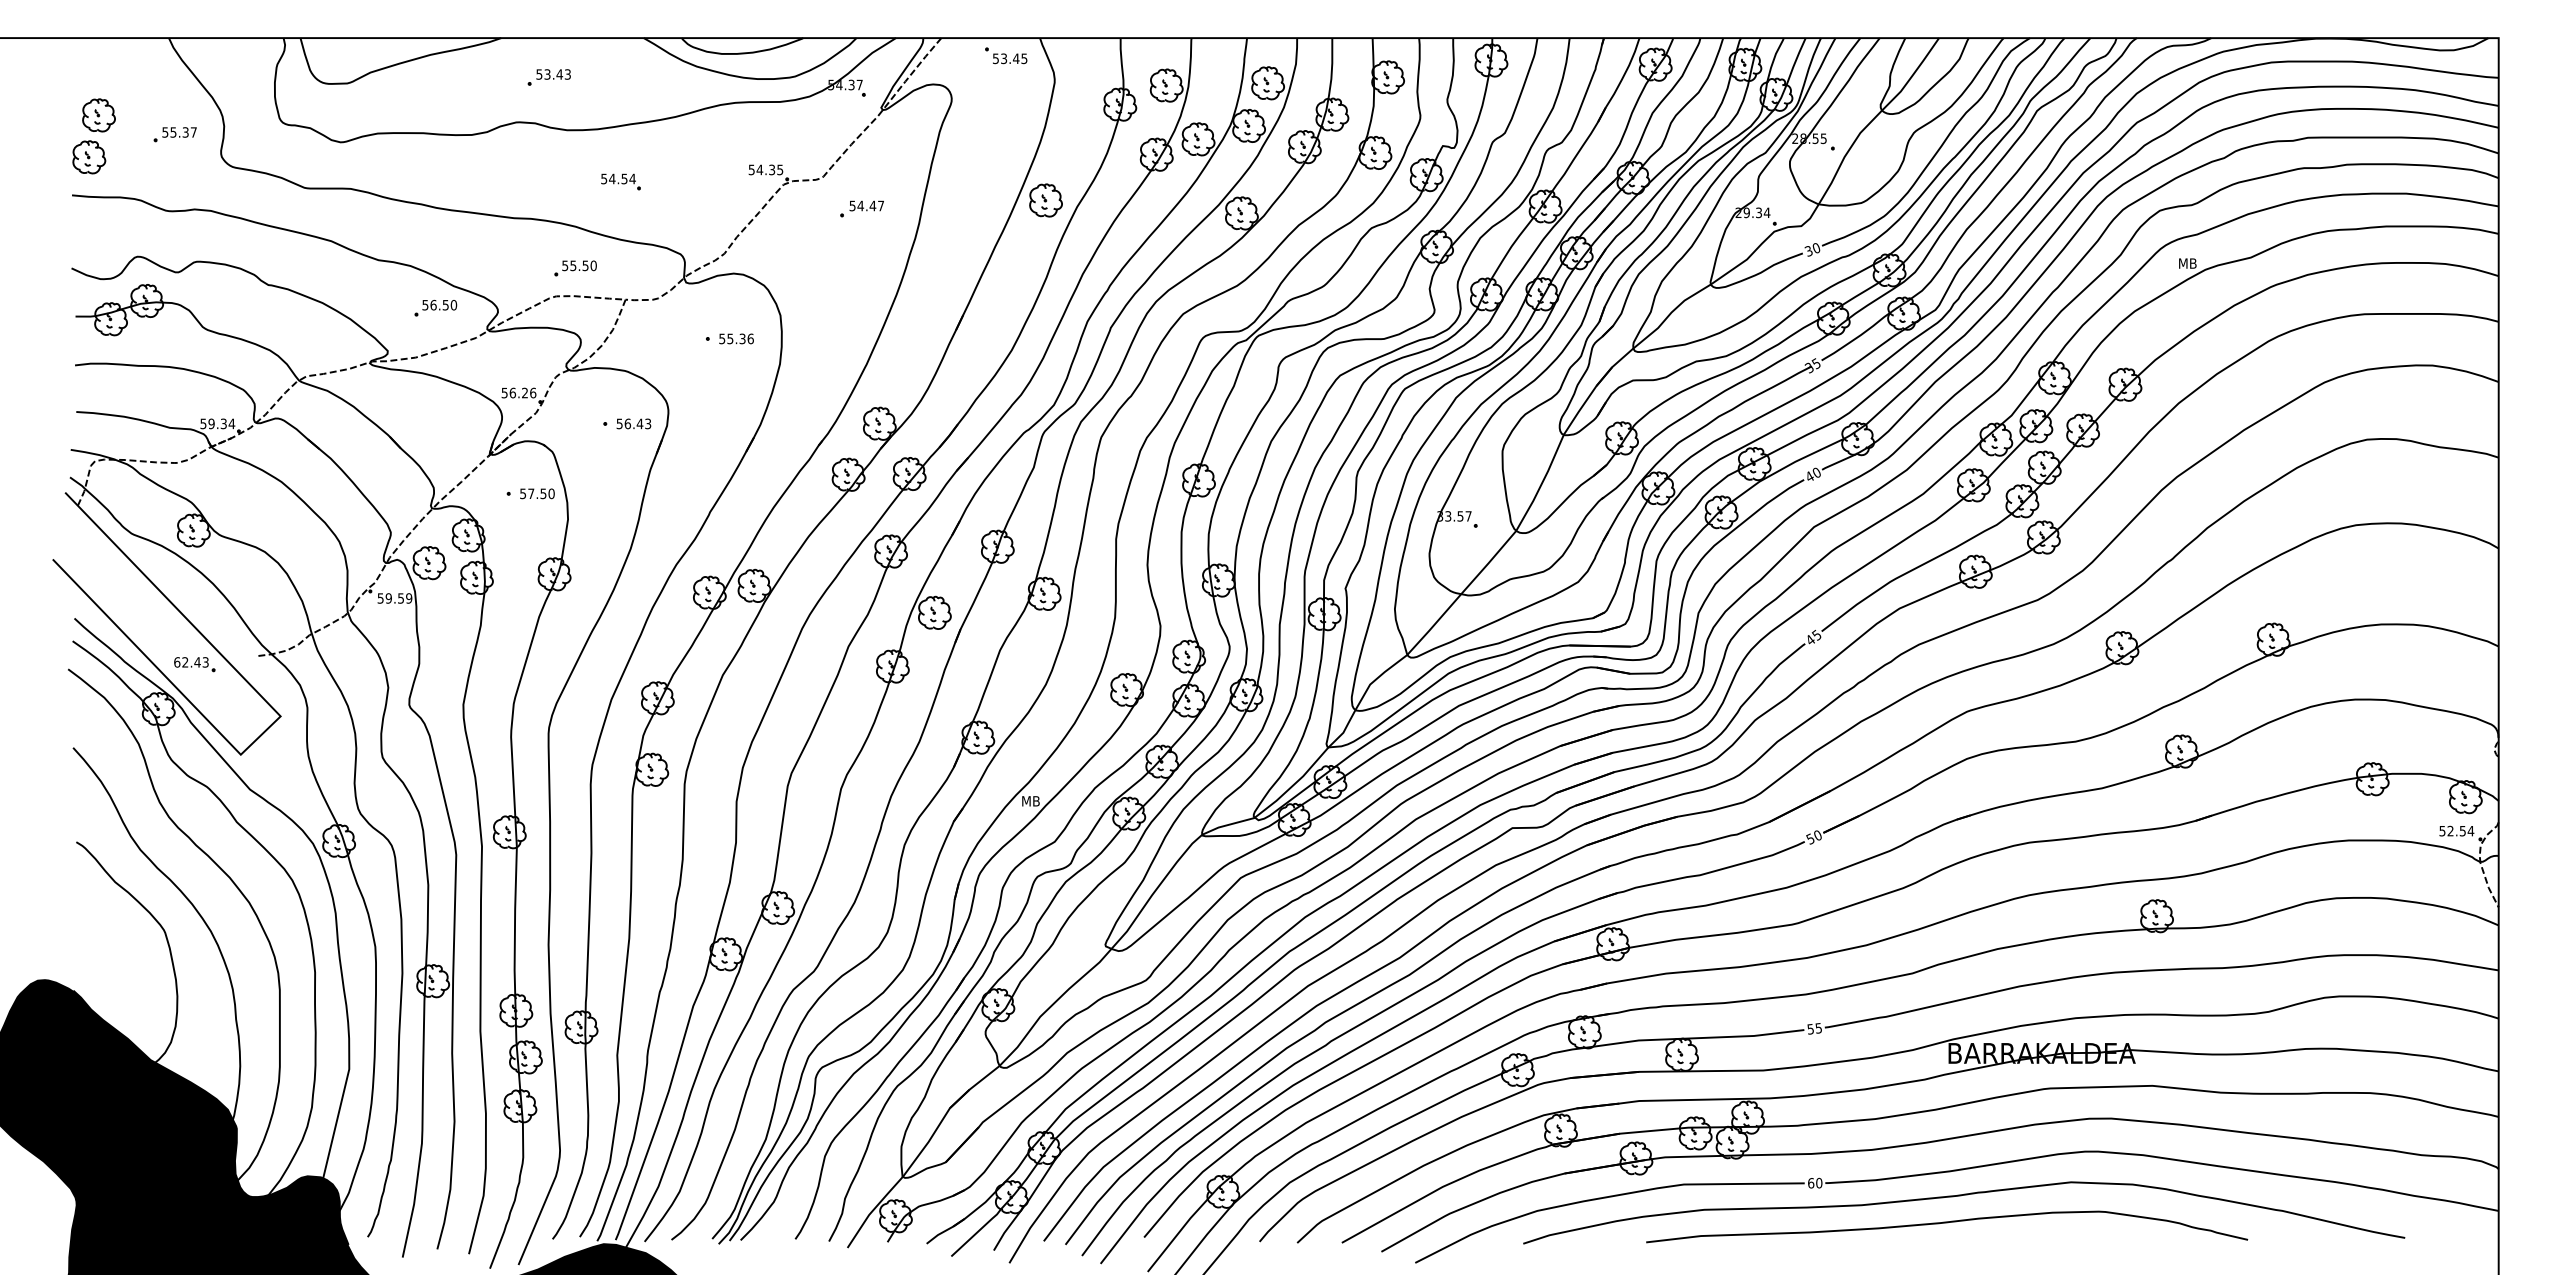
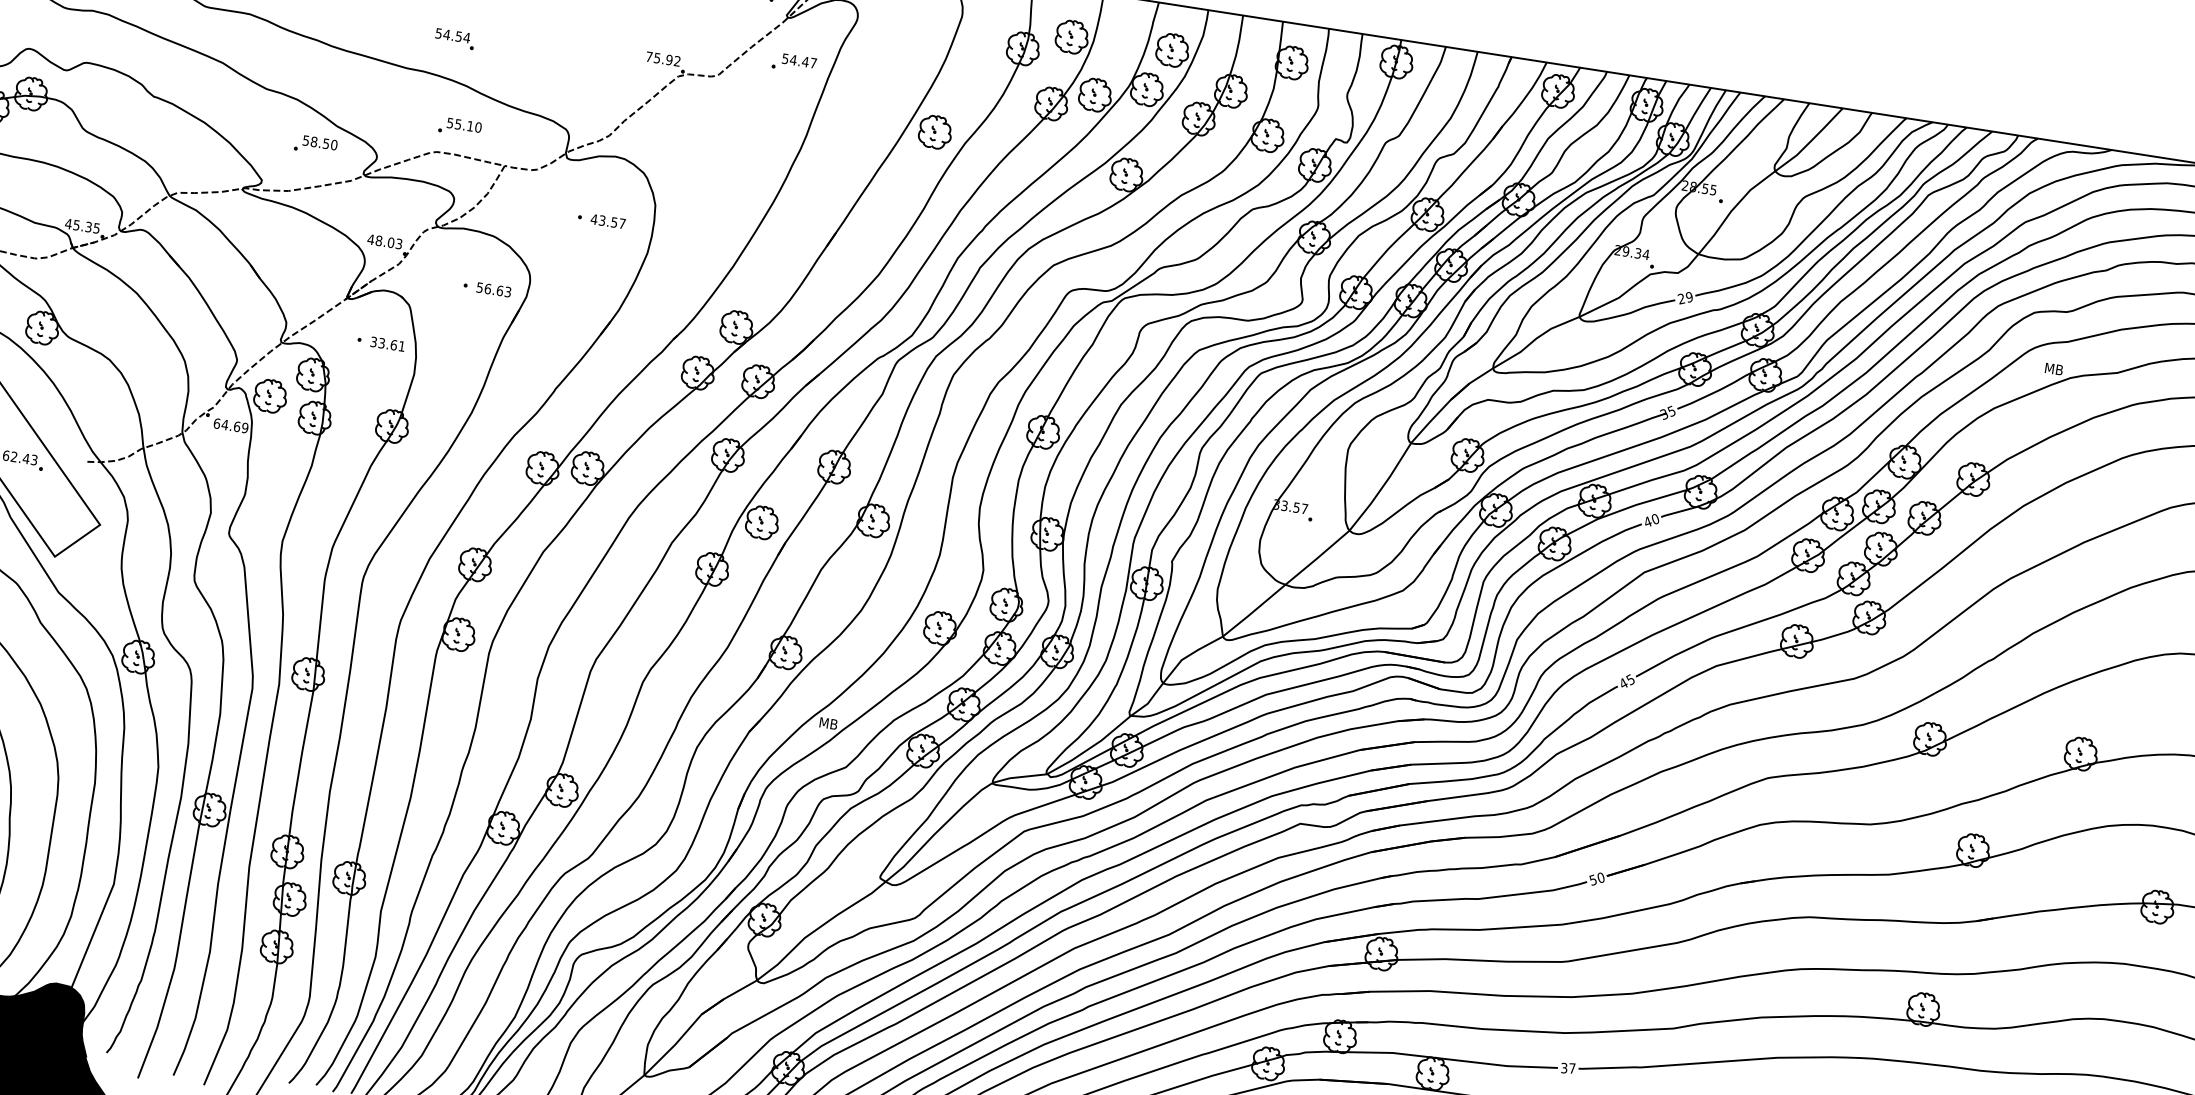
text: (765, 169) -> (662, 58), 54.35 -> 75.92
part: (620, 181) -> (454, 38), moved
part: (861, 208) -> (793, 62), moved
text: (1812, 250) -> (1685, 298), 30 -> 29
text: (585, 265) -> (470, 125), 55.50 -> 55.10
text: (433, 304) -> (314, 141), 56.50 -> 58.50
text: (735, 338) -> (607, 221), 55.36 -> 43.57
text: (518, 392) -> (384, 241), 56.26 -> 48.03
text: (217, 423) -> (82, 225), 59.34 -> 45.35
text: (639, 423) -> (499, 290), 56.43 -> 56.63
text: (537, 493) -> (388, 343), 57.50 -> 33.61
text: (390, 598) -> (226, 425), 59.59 -> 64.69
text: (1814, 1028) -> (1568, 1068), 55 -> 37

